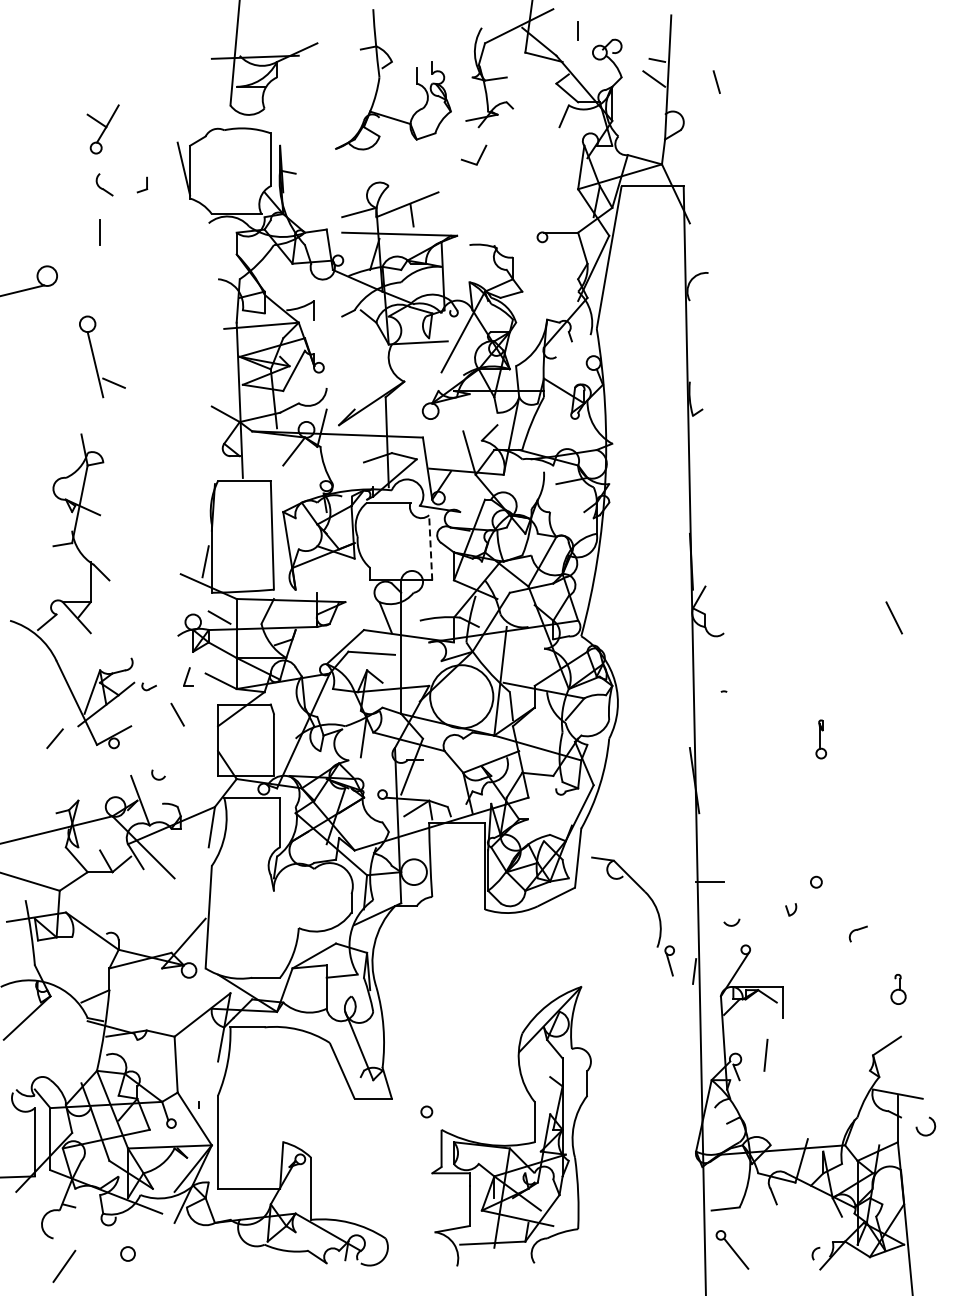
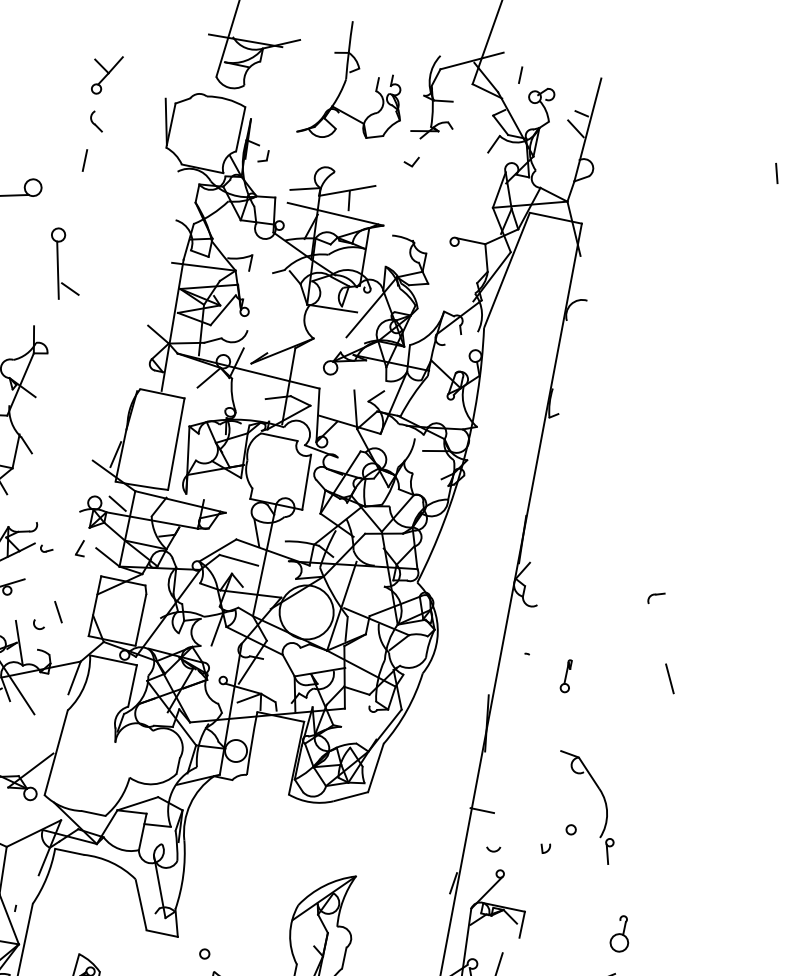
line: (716, 81) -> (776, 172), moved
part: (473, 155) -> (411, 161), size x0.62
part: (142, 184) -> (263, 155), moved
line: (430, 547) -> (306, 481), dashed -> solid
line: (893, 617) -> (669, 678), moved
line: (177, 714) -> (58, 611), moved
part: (821, 739) -> (567, 676), moved
part: (652, 903) -> (603, 800), moved
part: (857, 933) -> (655, 597), moved
part: (898, 989) -> (621, 933), size x1.43

